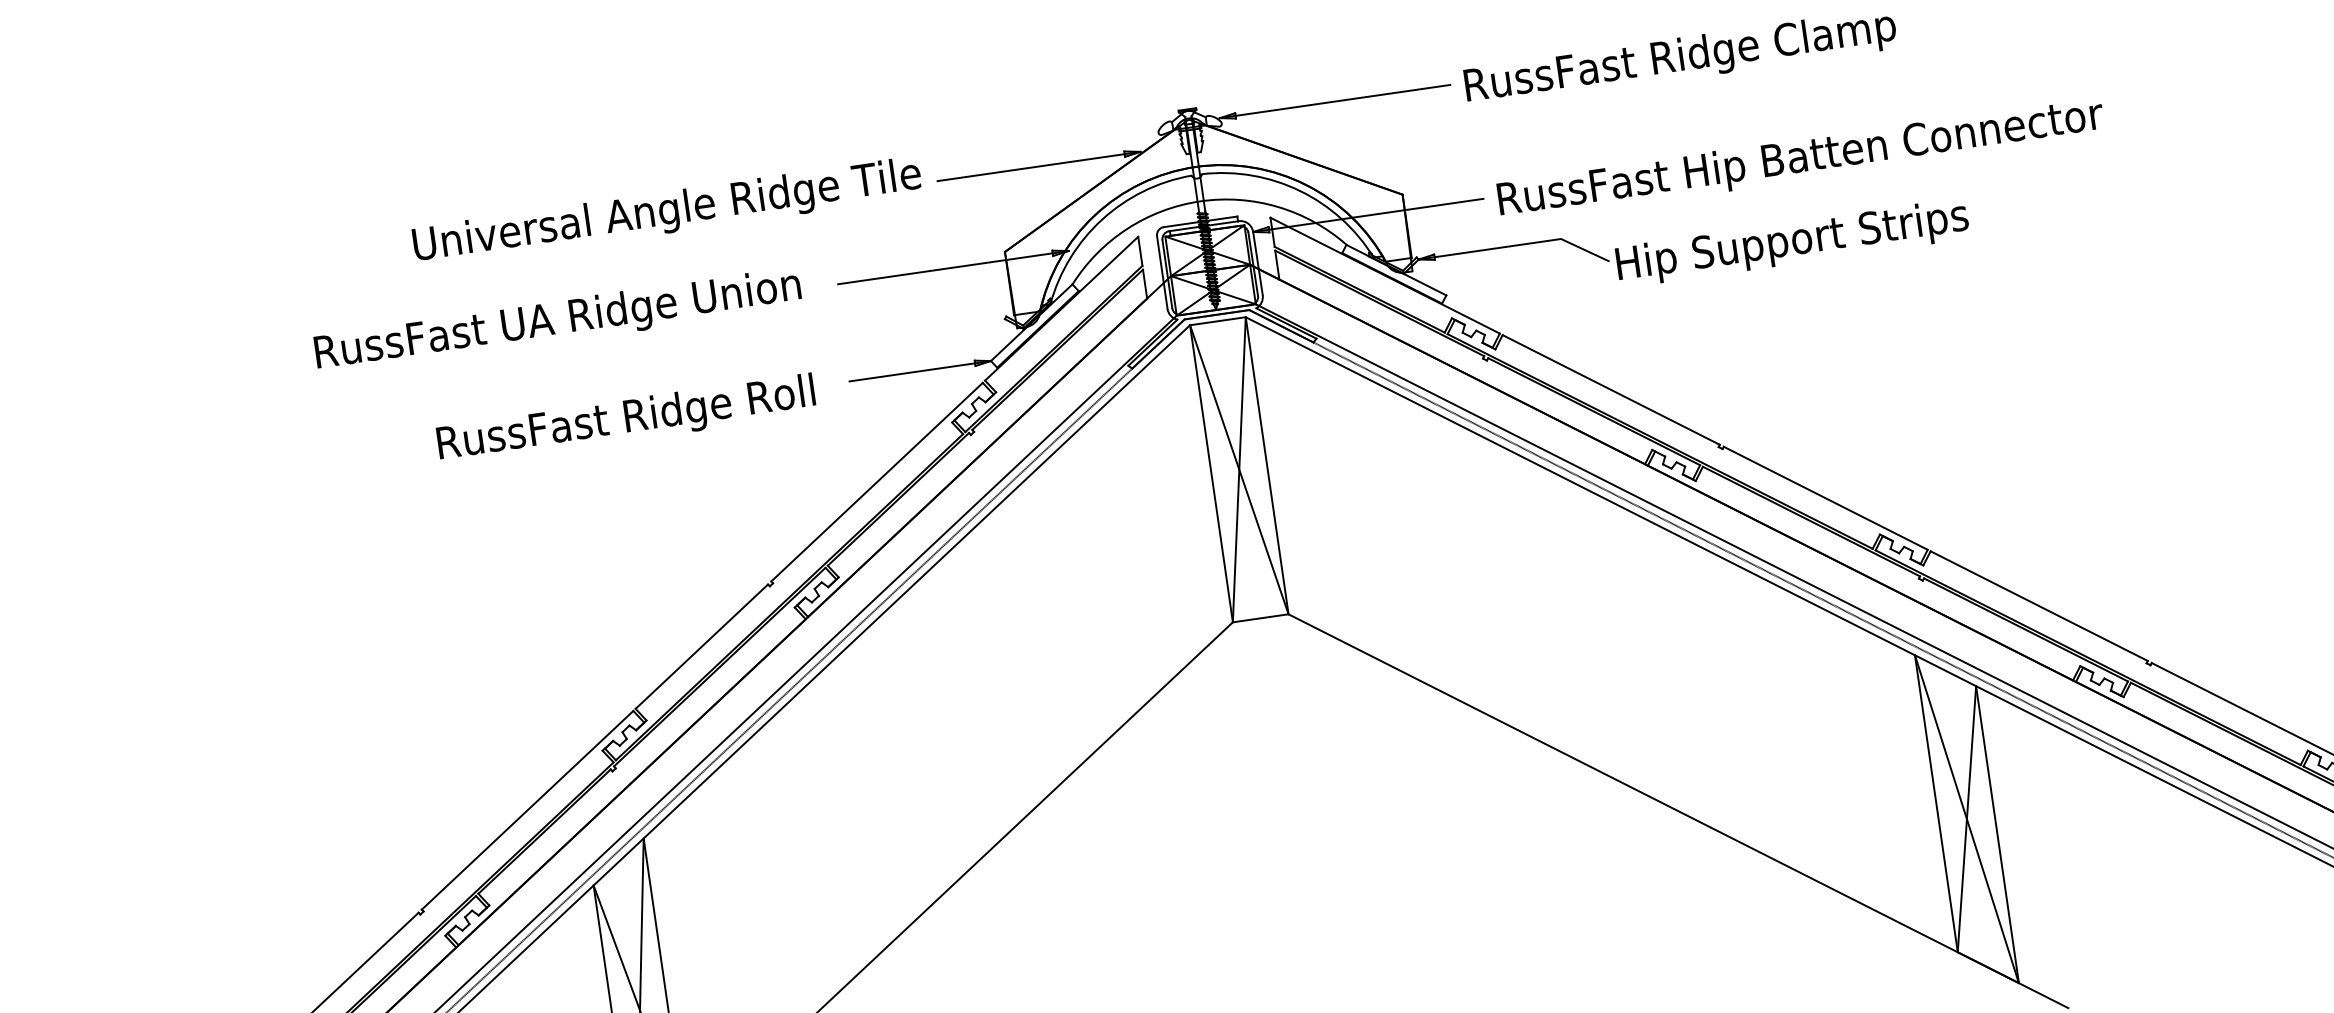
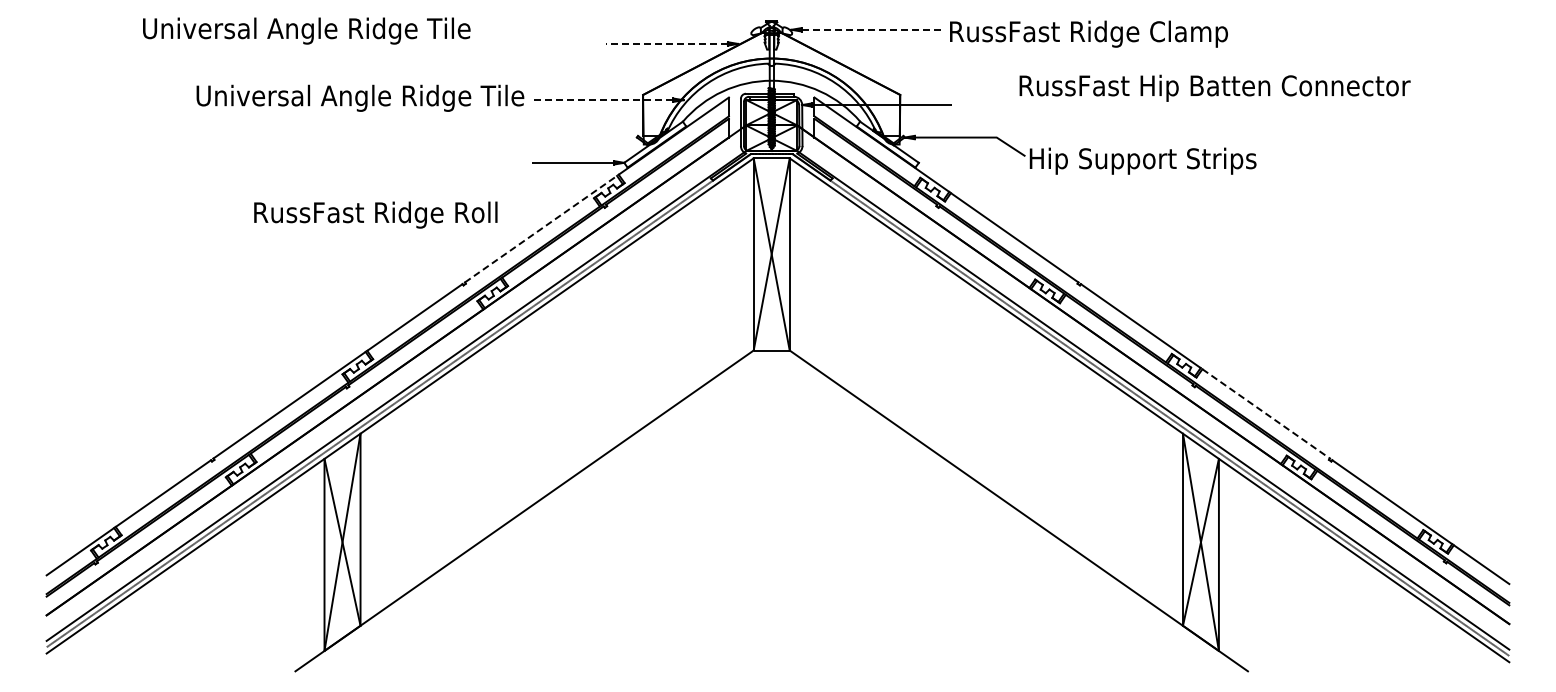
line: (1344, 99) -> (872, 29), solid -> dashed
text: (1800, 158) -> (1214, 87), moved
line: (1029, 167) -> (666, 43), solid -> dashed
text: (666, 211) -> (306, 30), moved
line: (943, 269) -> (602, 100), solid -> dashed
text: (568, 318) -> (360, 97), RussFast UA Ridge Union -> Universal Angle Ridge Tile
text: (625, 419) -> (375, 214), moved
line: (877, 482) -> (541, 229), solid -> dashed
line: (2039, 605) -> (1266, 413), solid -> dashed

